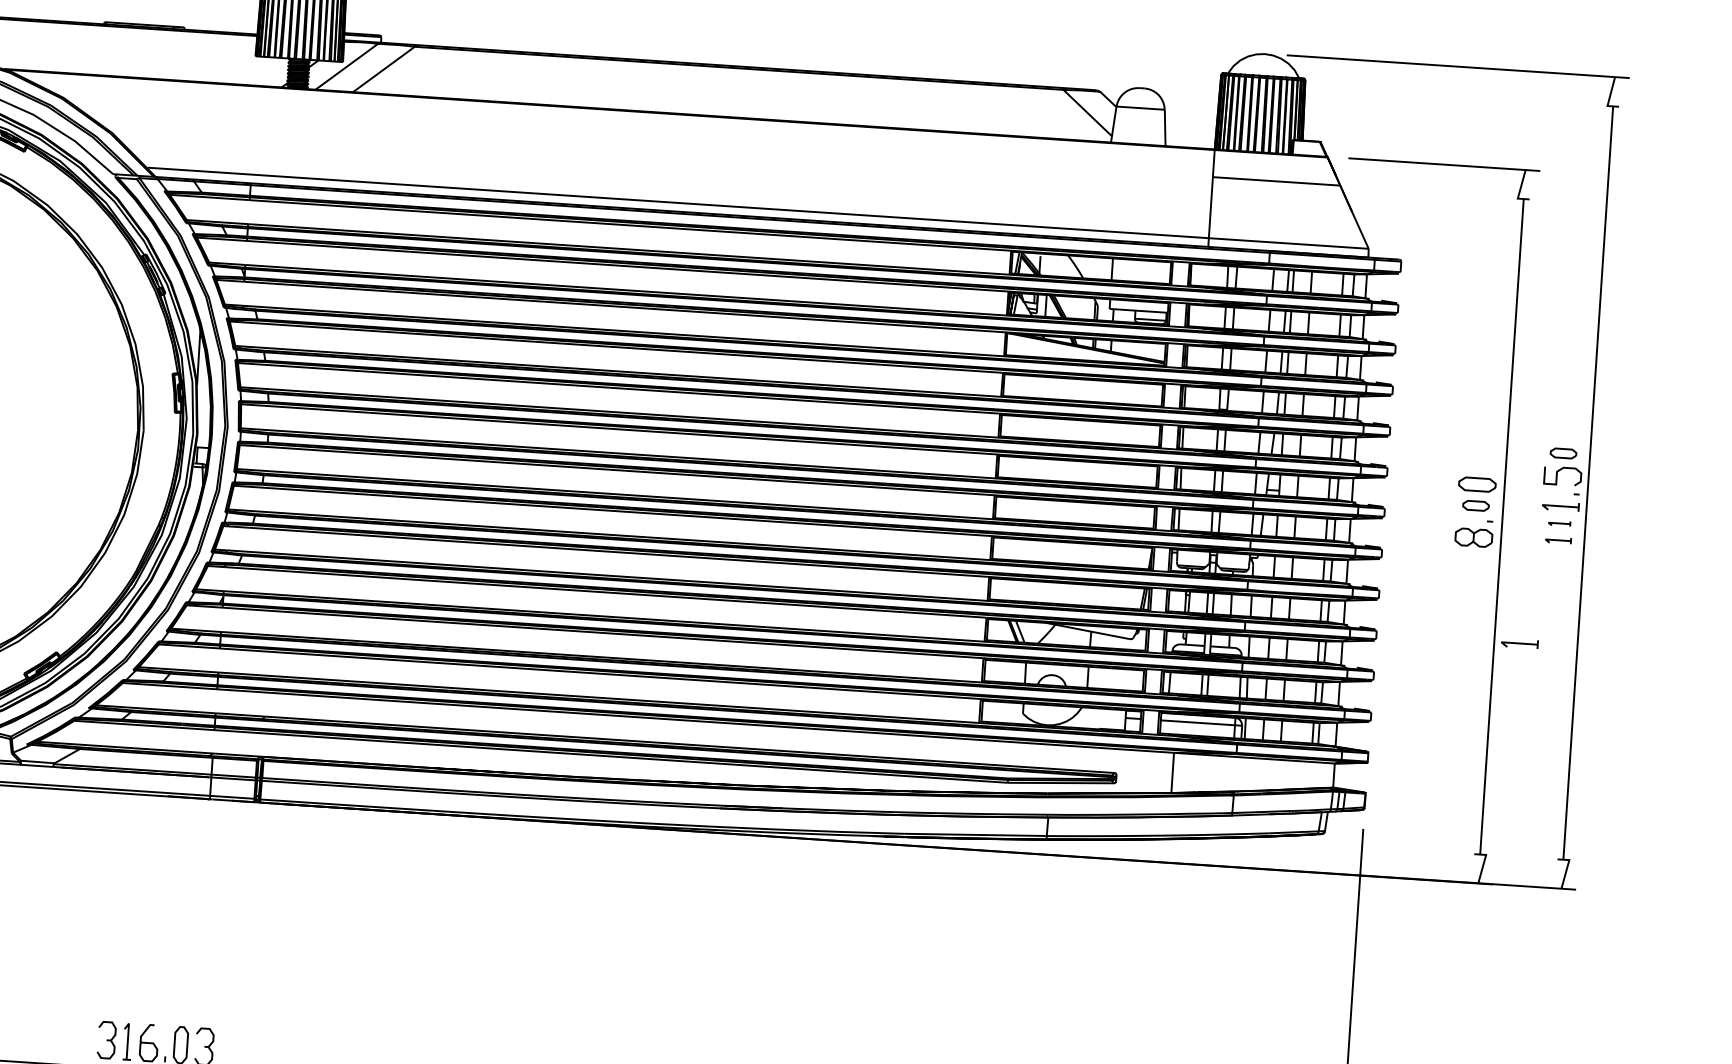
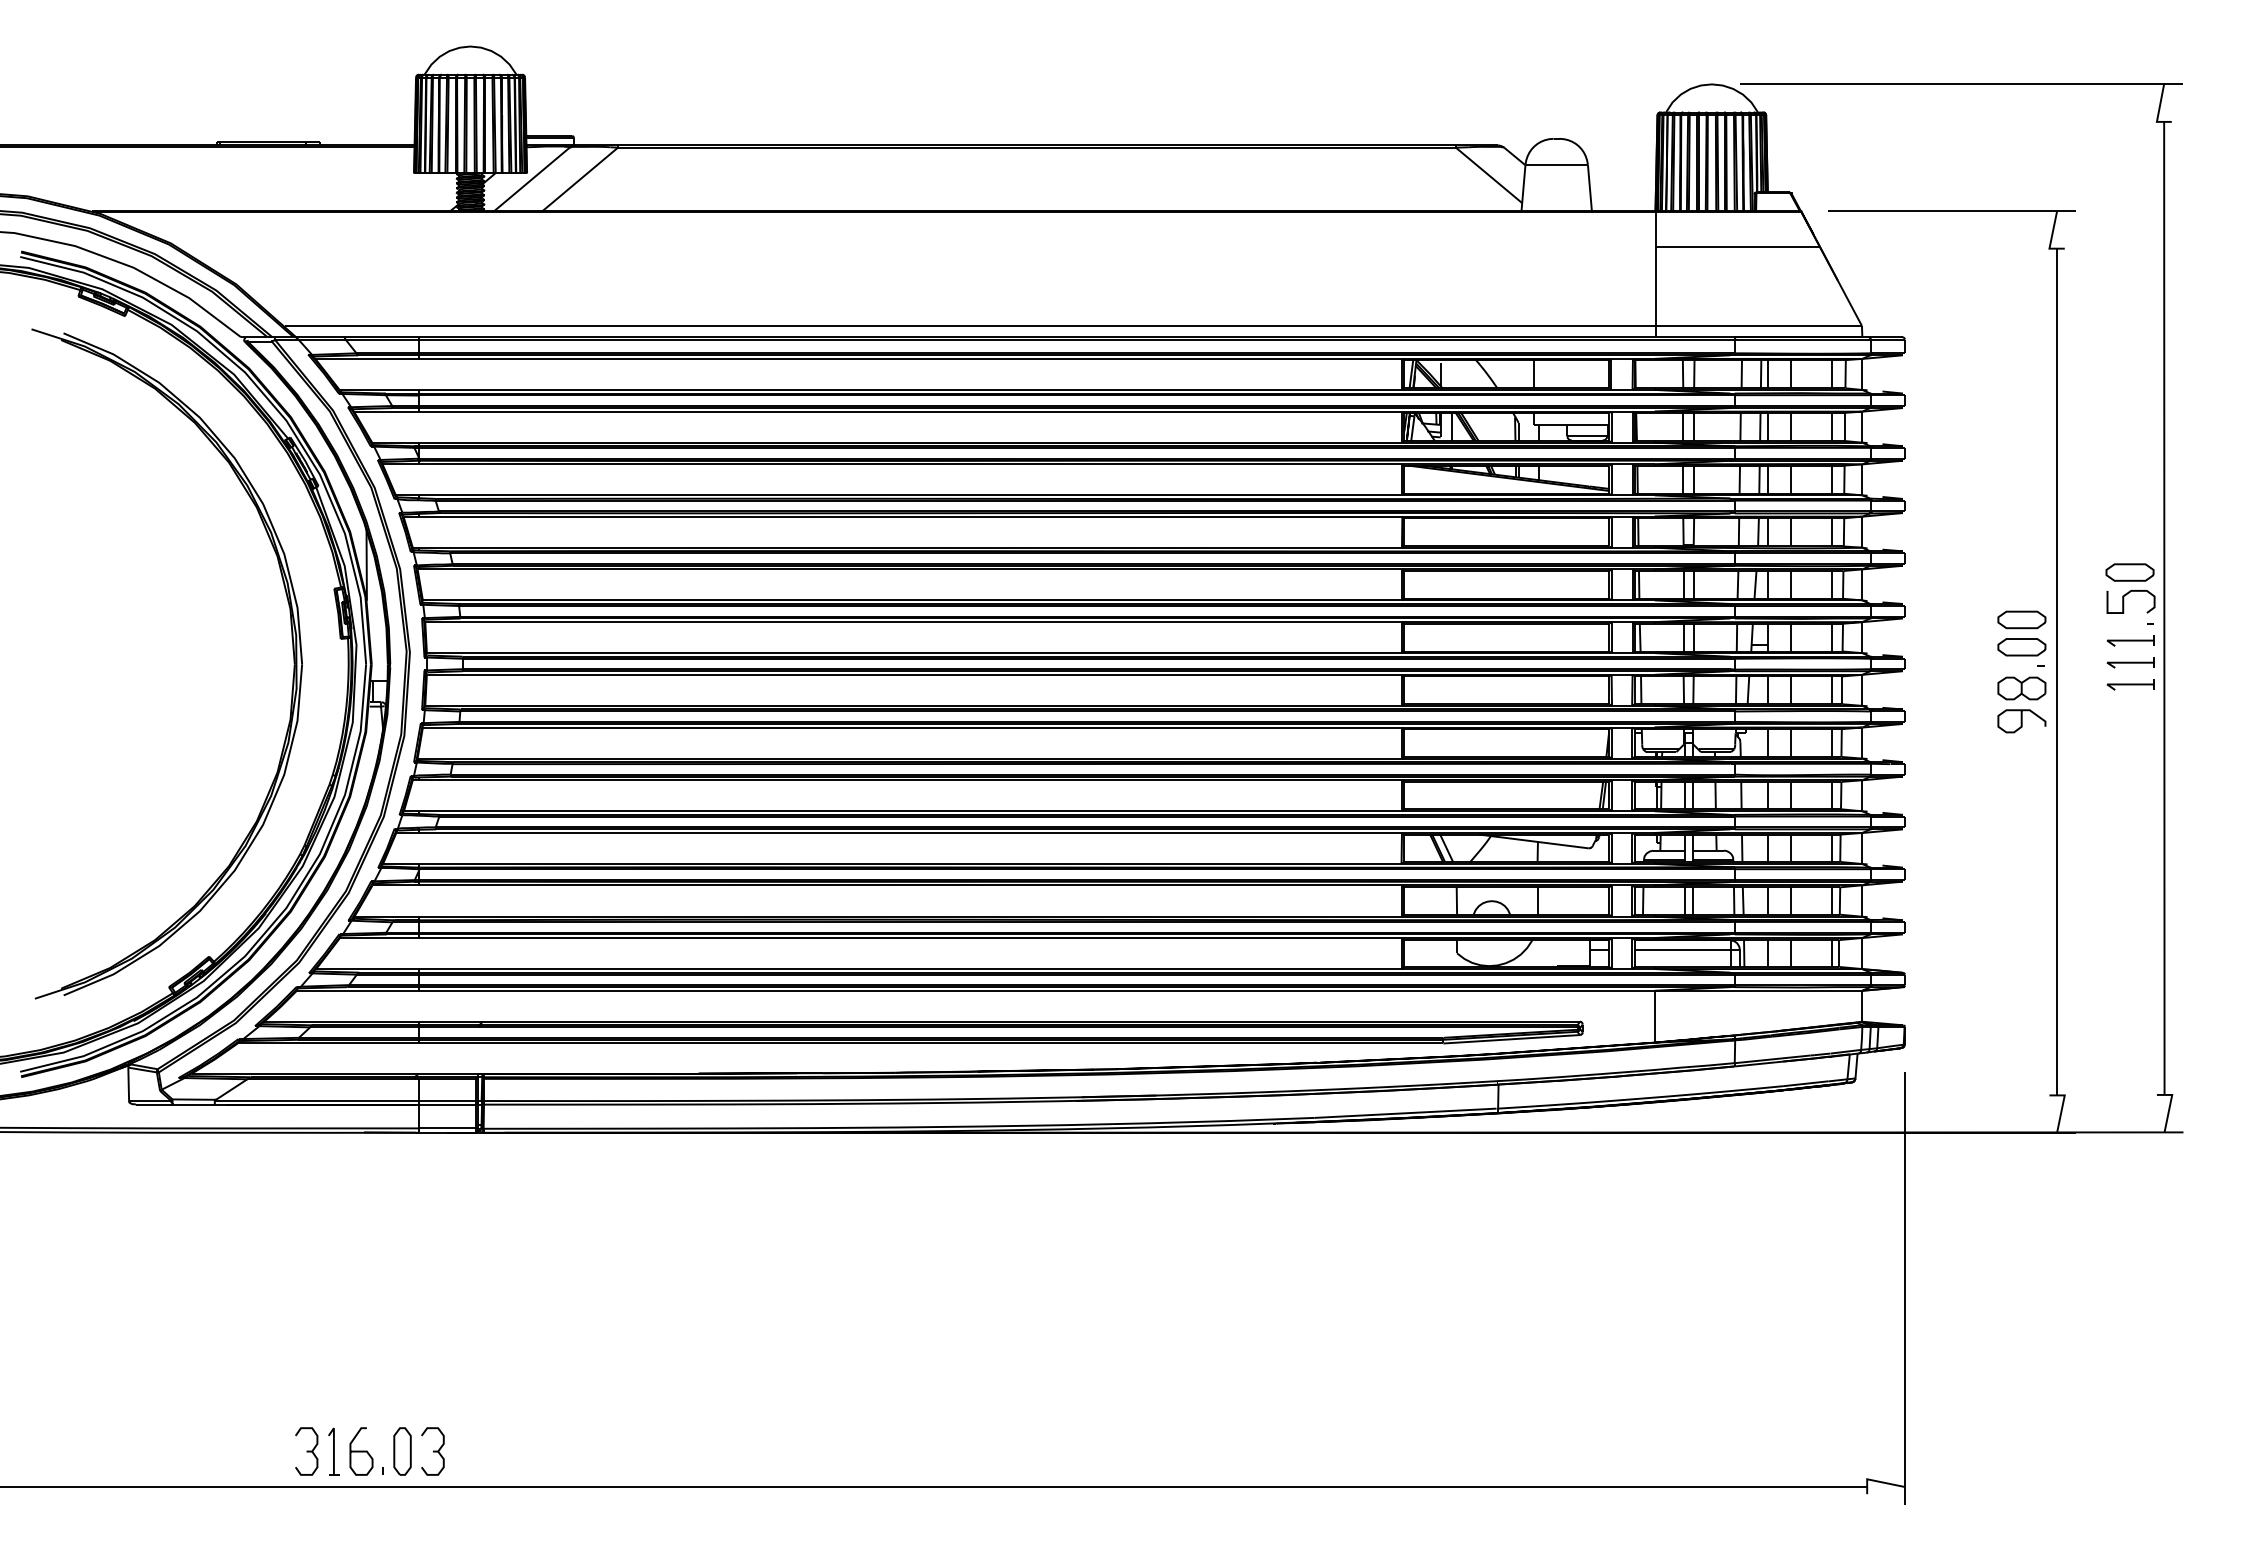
part: (1563, 453) -> (2129, 572), size x1.43
part: (1475, 505) -> (2021, 647), size x1.43
part: (1559, 523) -> (2130, 662), size x1.67
part: (1558, 540) -> (2130, 684), size x1.43
curve: (1471, 563) -> (2021, 721), added
part: (1519, 643) -> (2089, 820), removed

